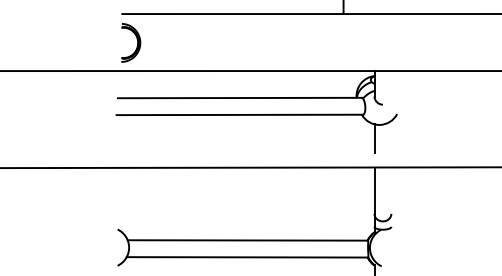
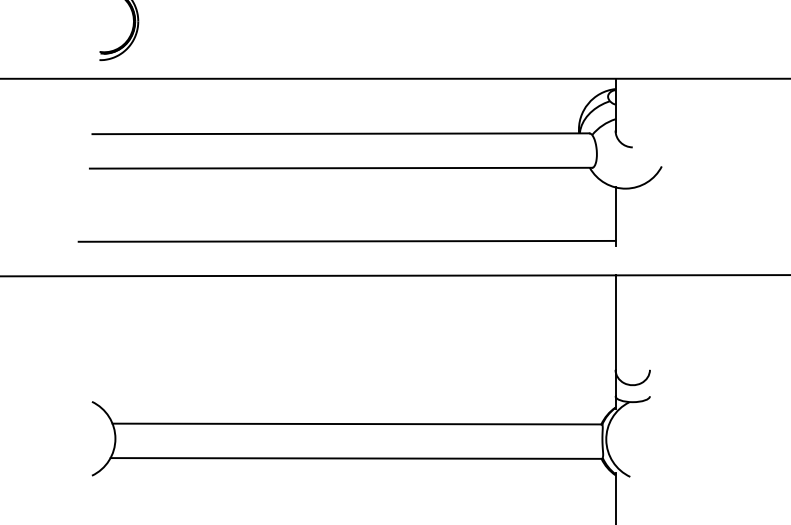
line: (242, 150) -> (346, 240), added

